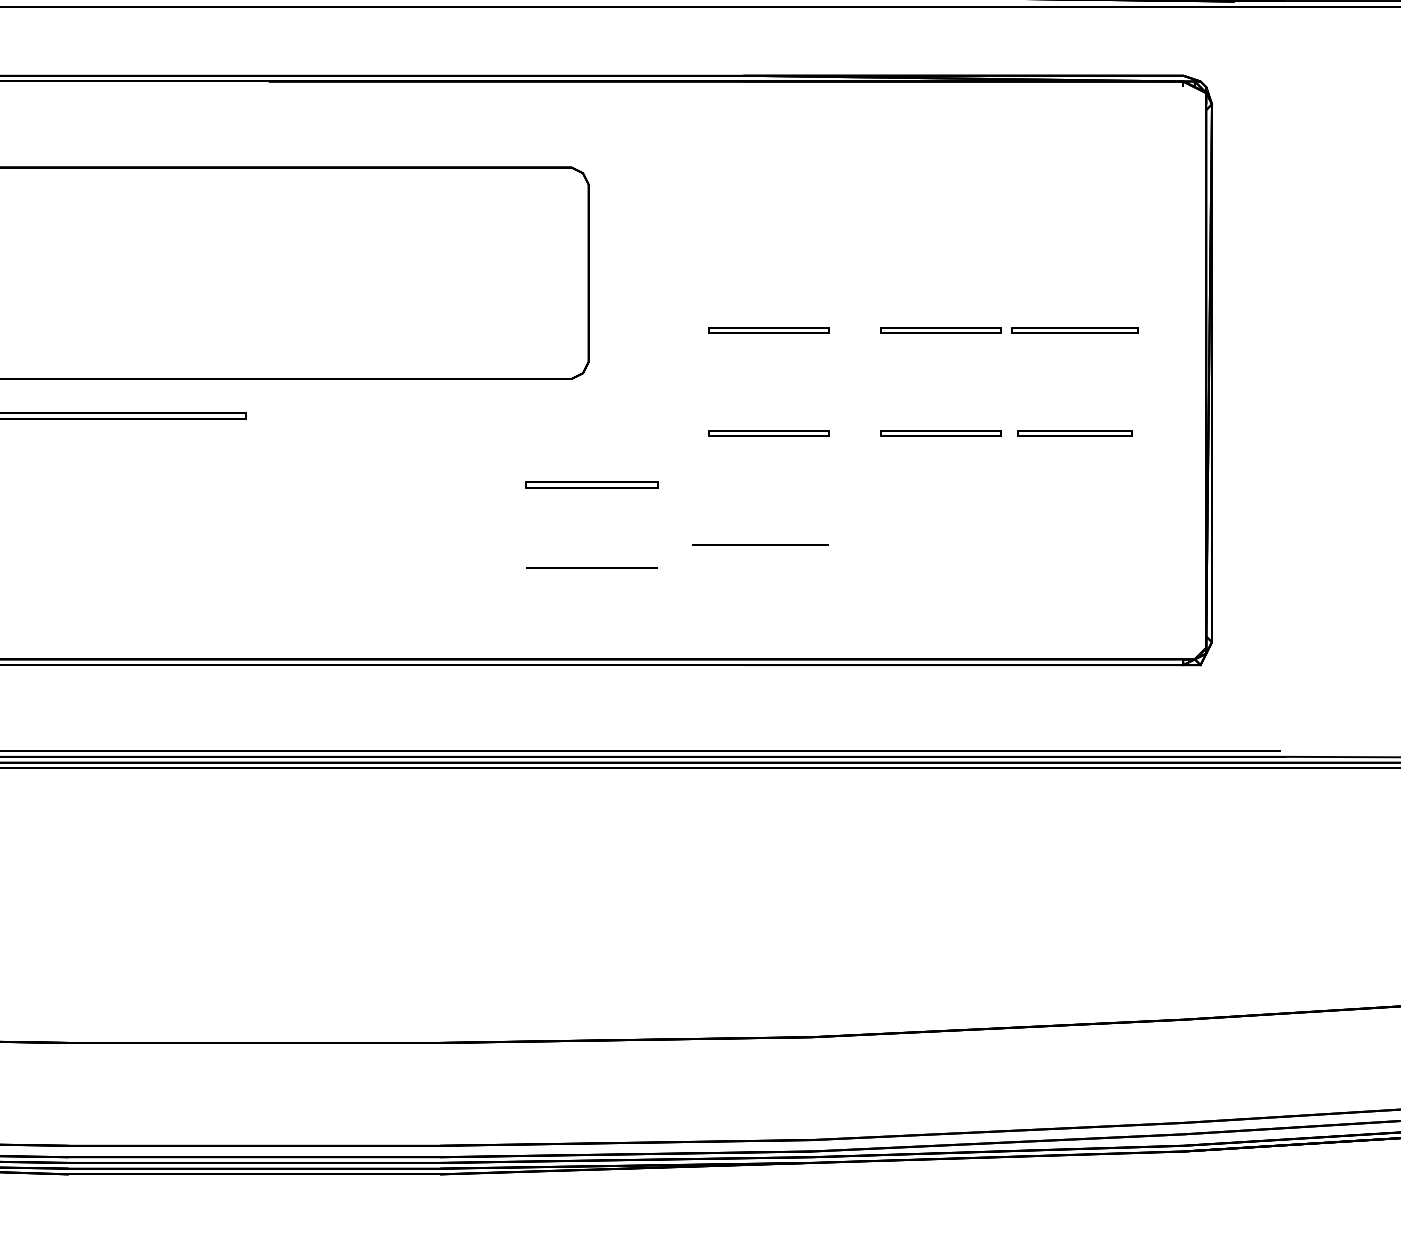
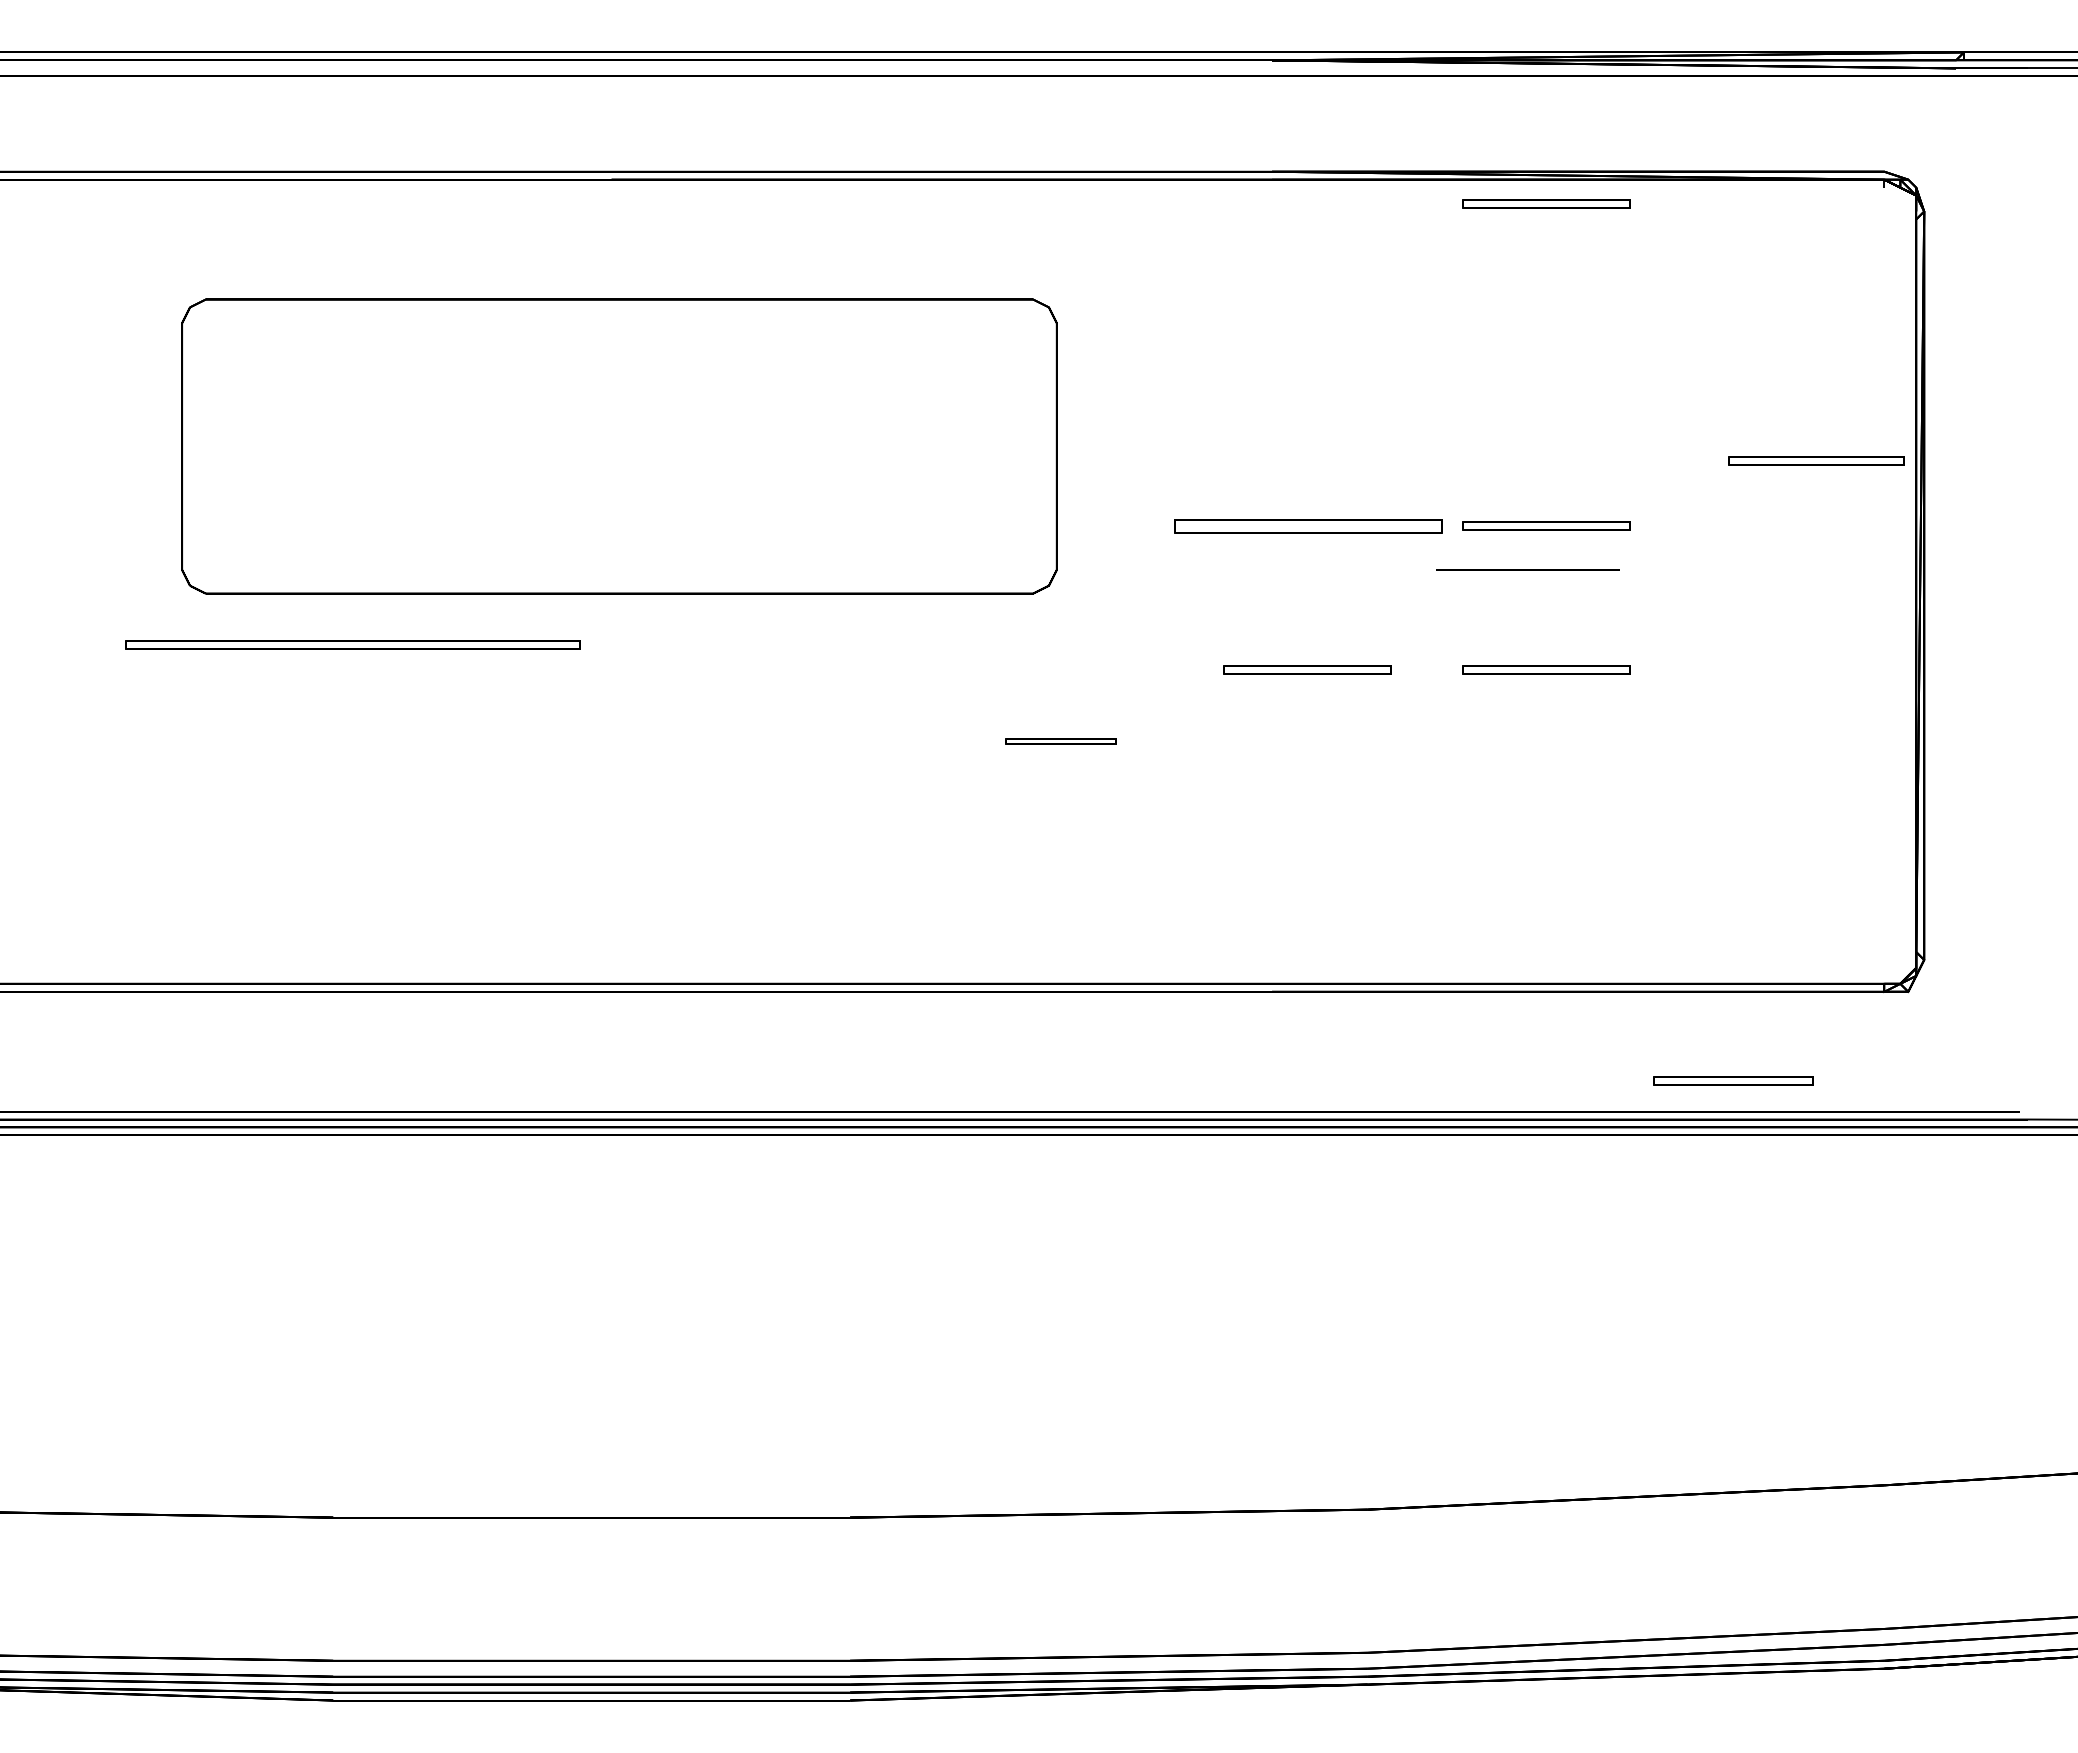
part: (940, 98) -> (1546, 203), added
part: (768, 329) -> (1307, 525), size x1.6
part: (1074, 329) -> (1816, 460), moved
part: (1074, 433) -> (1733, 1080), moved
part: (591, 484) -> (1060, 740), size x0.6
line: (760, 544) -> (1295, 824), removed
line: (591, 567) -> (1527, 569), moved

